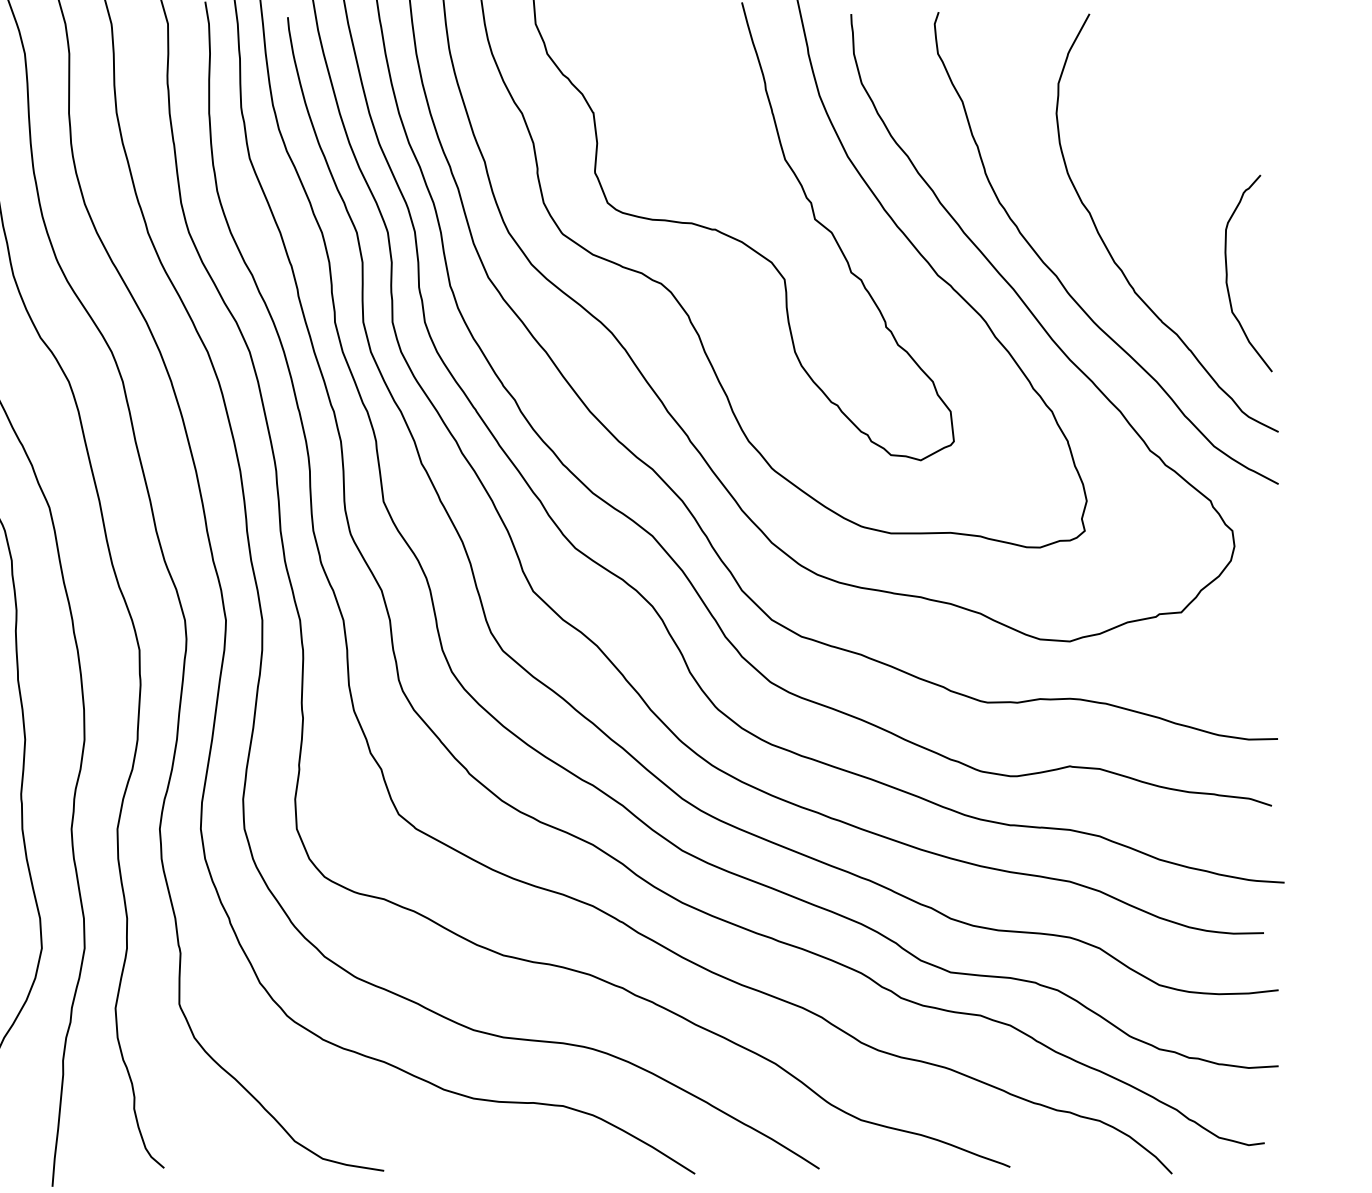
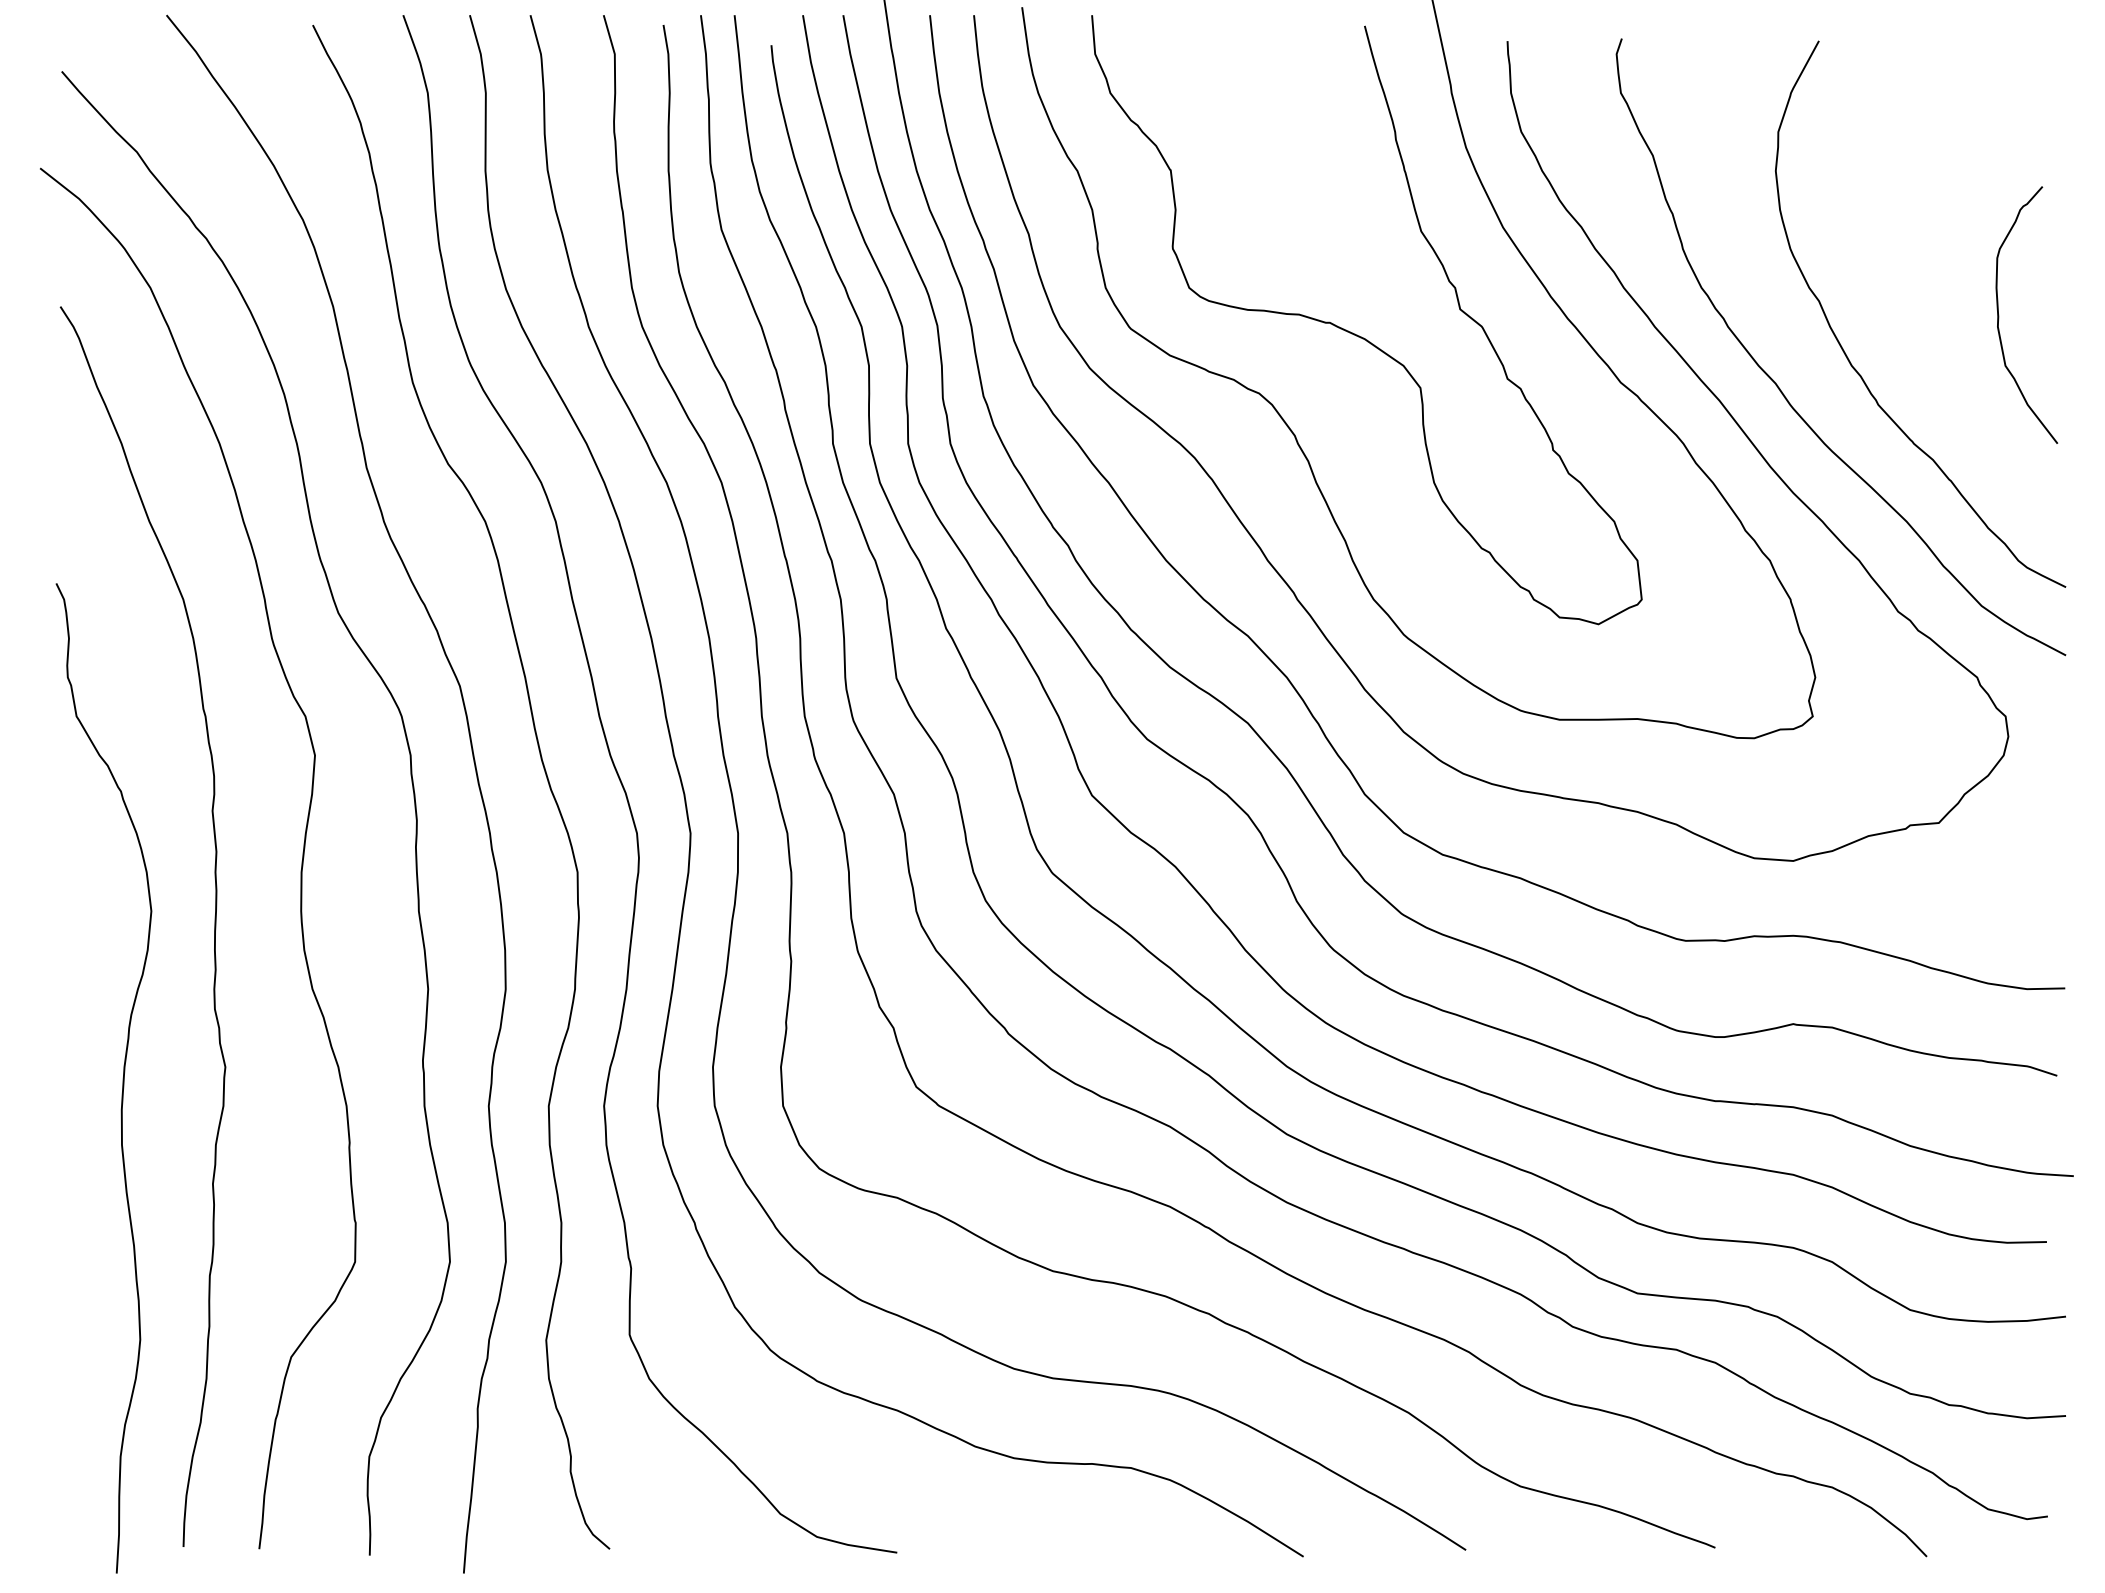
curve: (1227, 273) -> (1999, 315), moved

